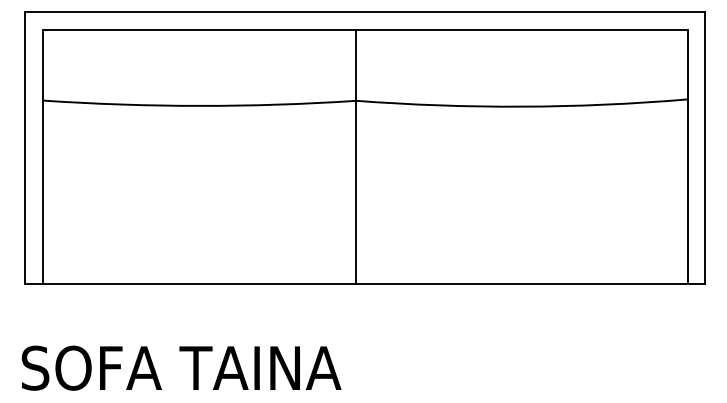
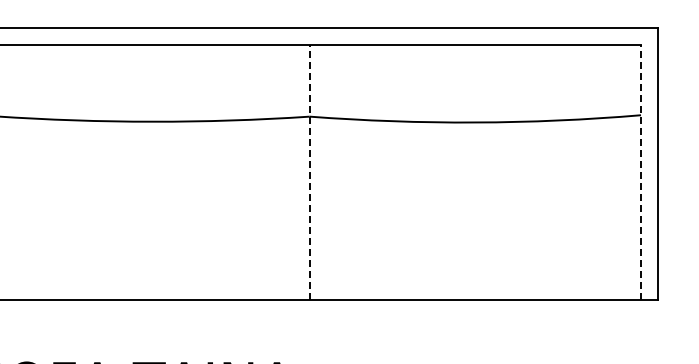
line: (356, 156) -> (309, 172), solid -> dashed
line: (687, 156) -> (640, 172), solid -> dashed

